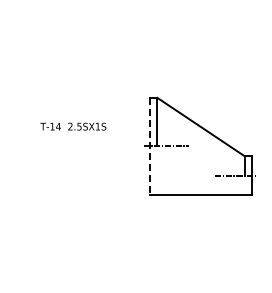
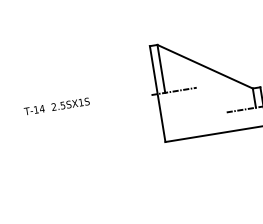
text: (73, 126) -> (57, 106), moved
line: (149, 146) -> (157, 94), dashed -> solid

